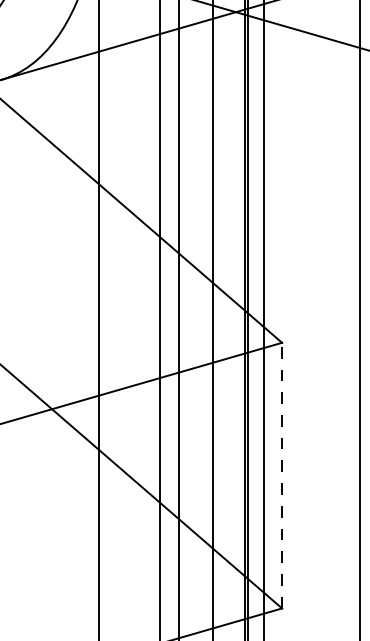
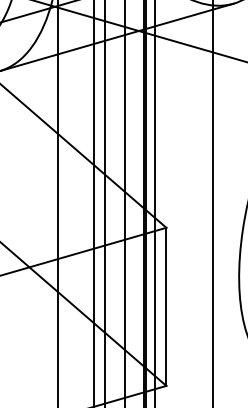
line: (282, 475) -> (166, 306), dashed -> solid

